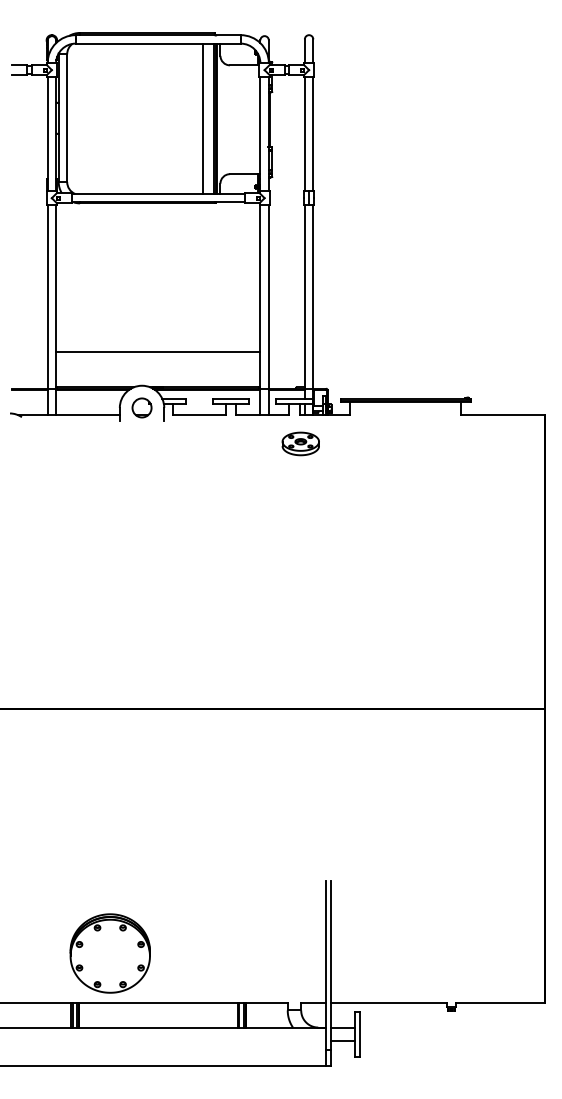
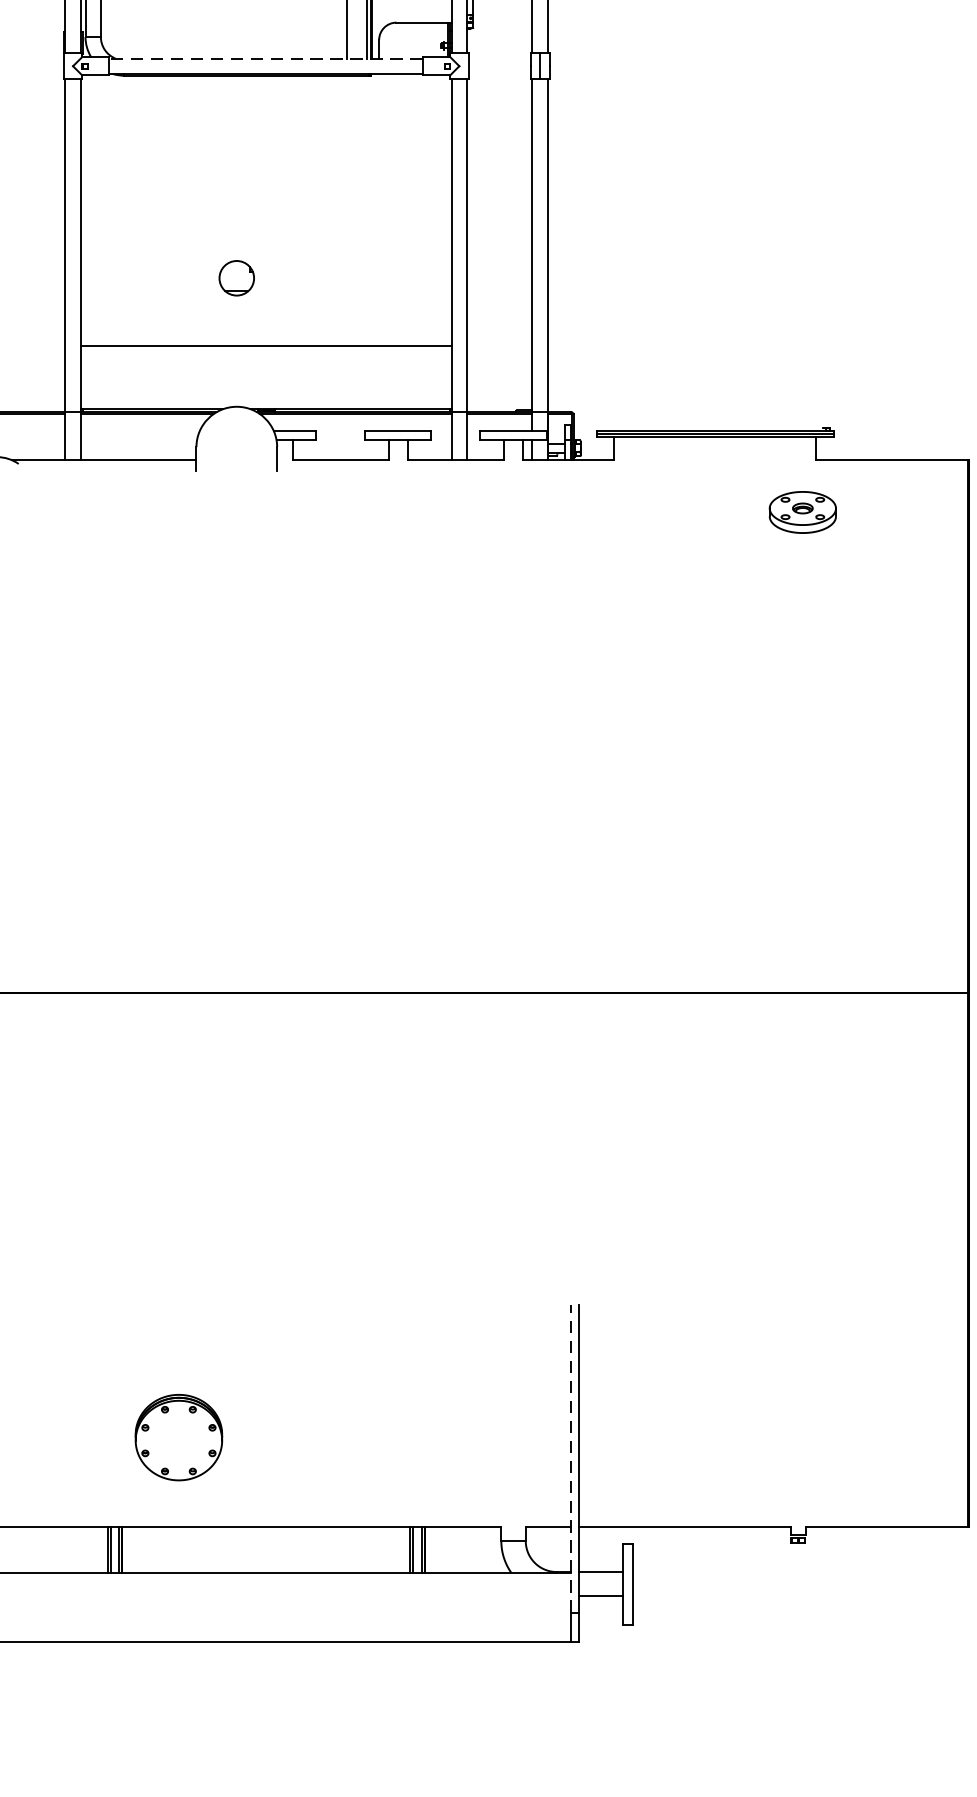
line: (157, 193) -> (264, 57), solid -> dashed
circle: (141, 407) -> (235, 277), moved
part: (300, 443) -> (802, 511), moved
part: (109, 953) -> (177, 1437), size x0.6
line: (326, 965) -> (571, 1459), solid -> dashed

